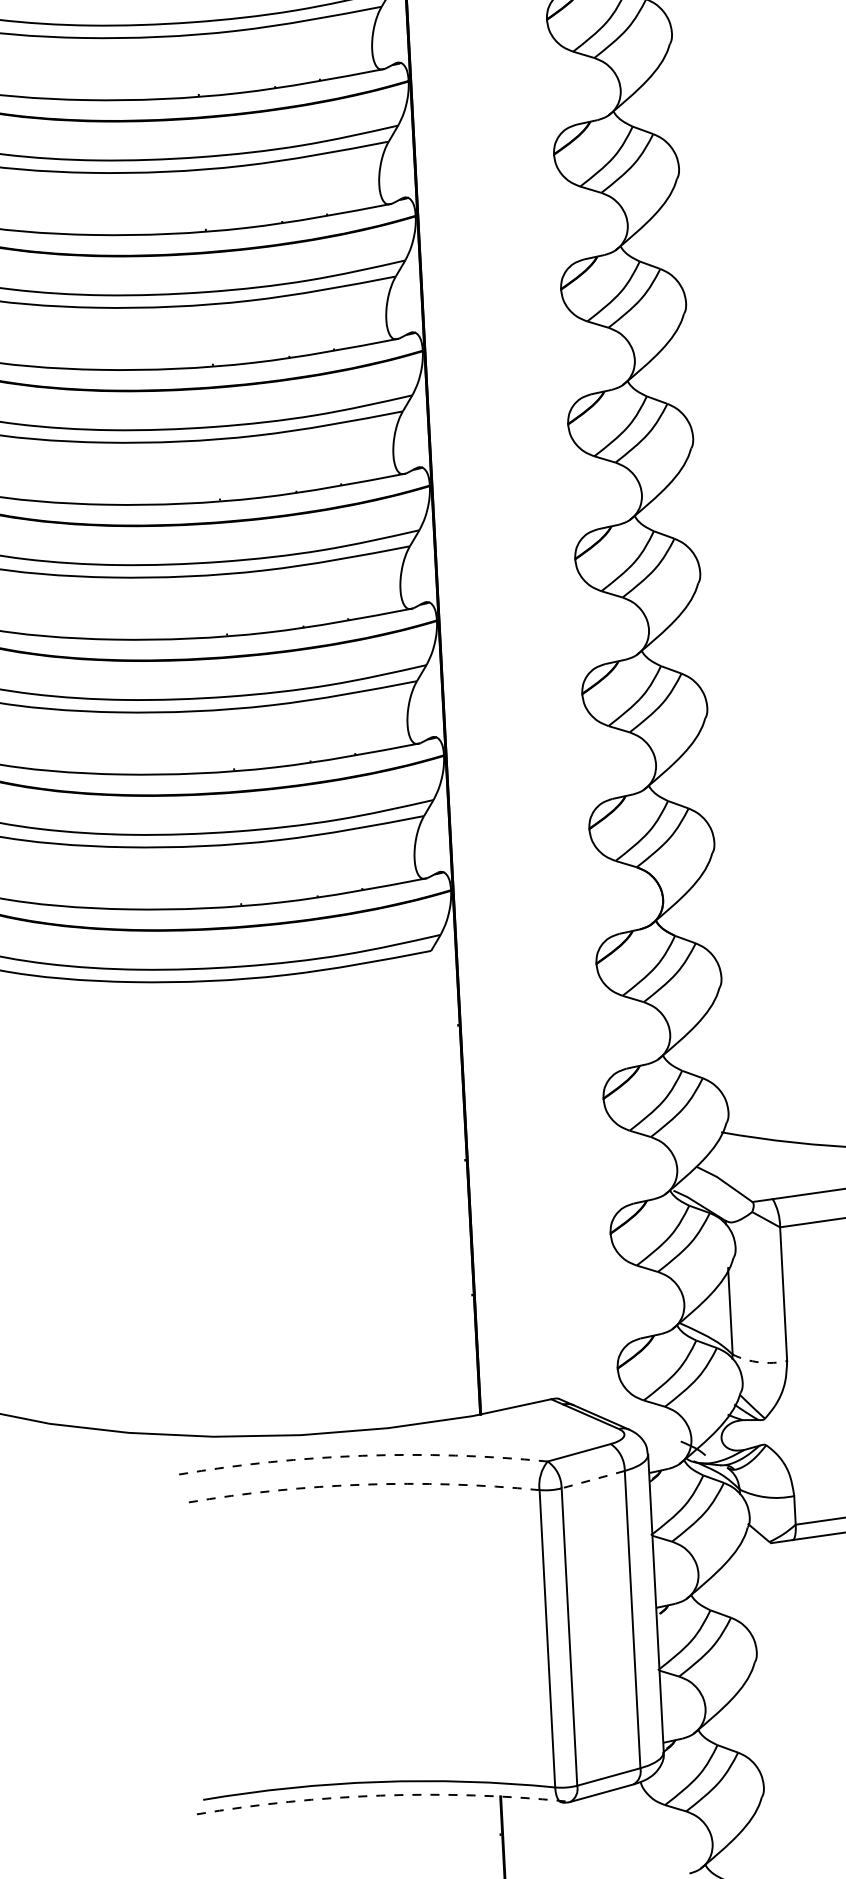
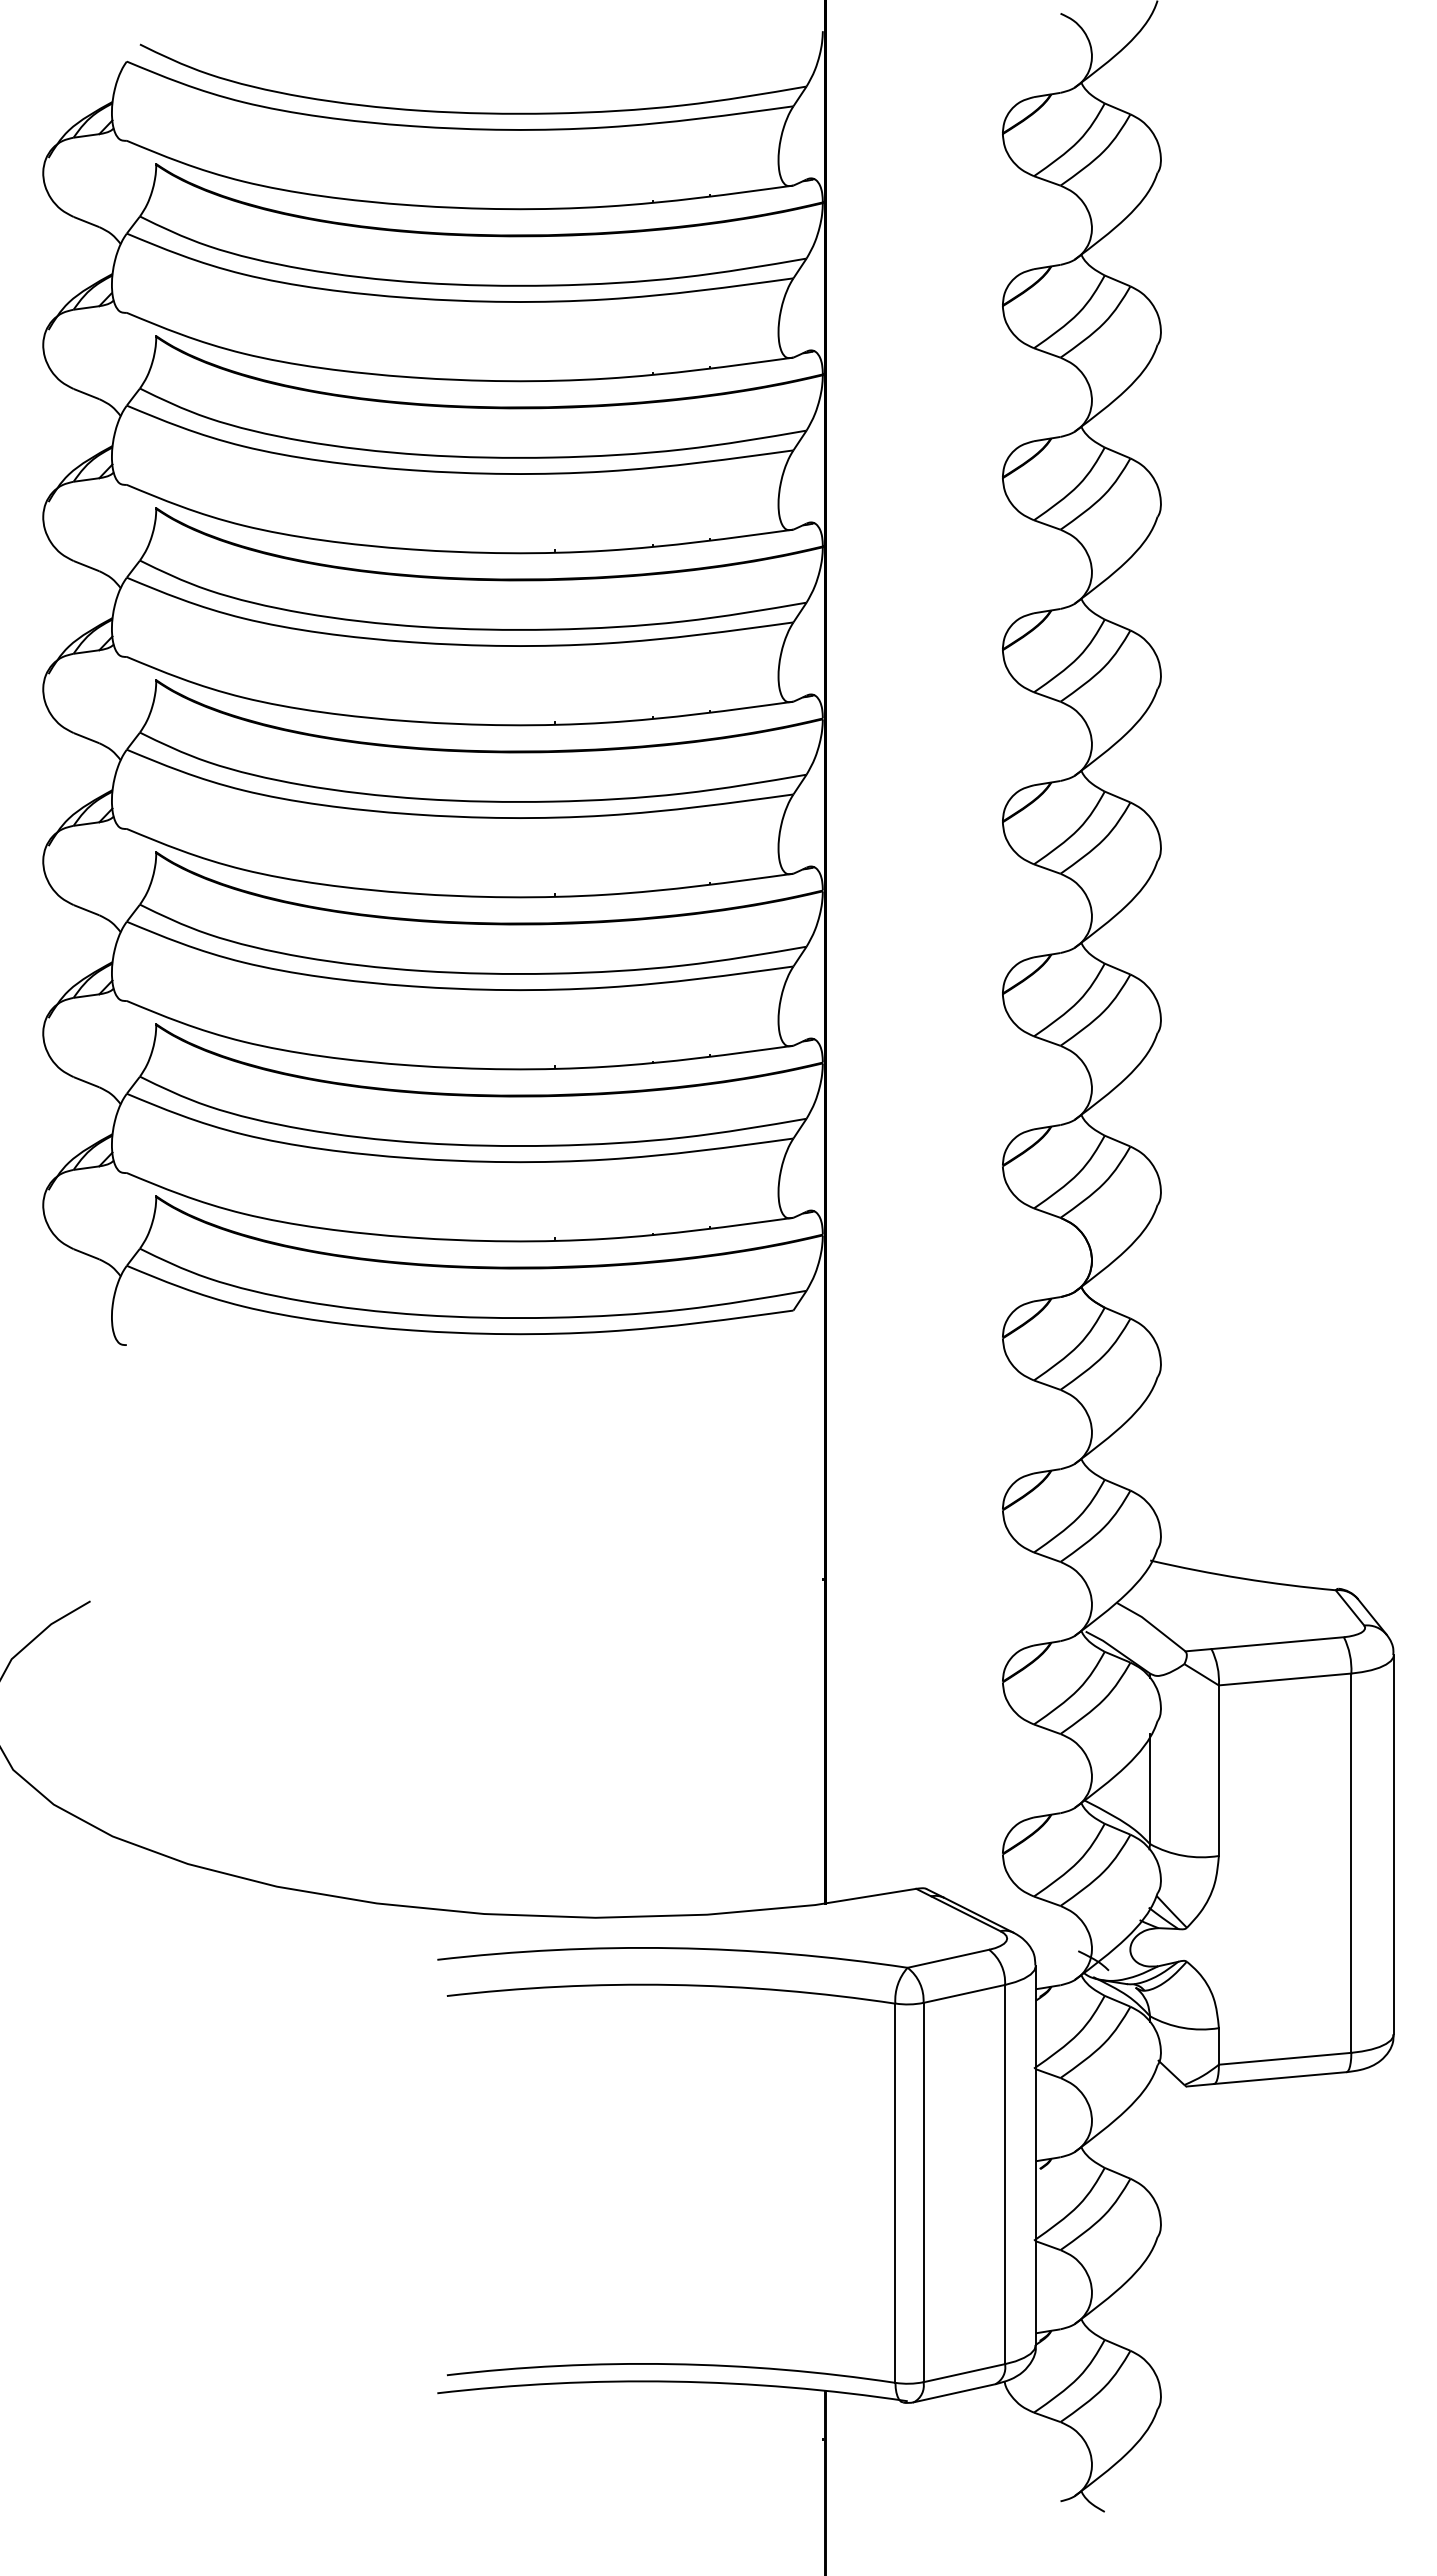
arc: (759, 1362) -> (1183, 1855), dashed -> solid
arc: (362, 1456) -> (672, 1948), dashed -> solid
line: (593, 1479) -> (964, 1993), dashed -> solid
arc: (363, 1484) -> (671, 1984), dashed -> solid
arc: (380, 1795) -> (672, 2381), dashed -> solid

